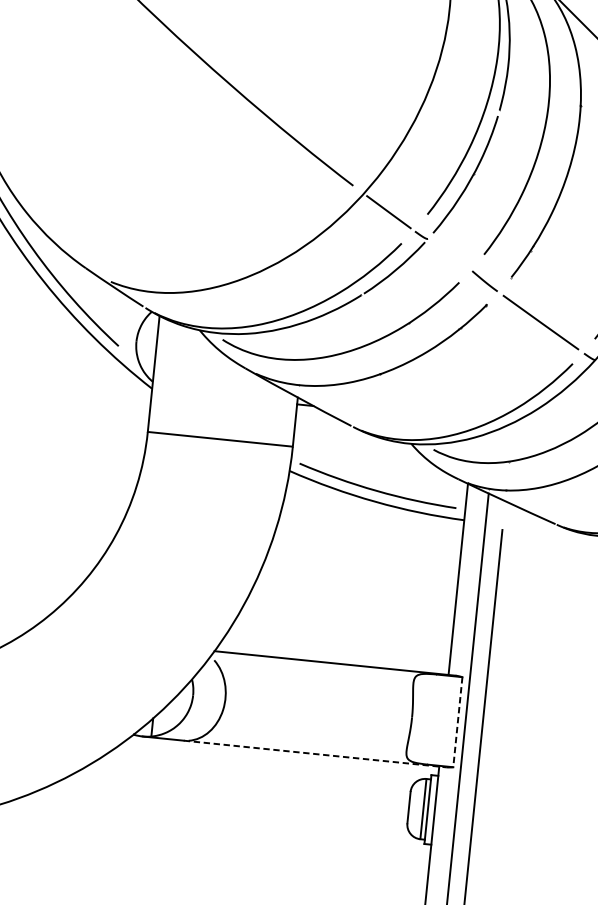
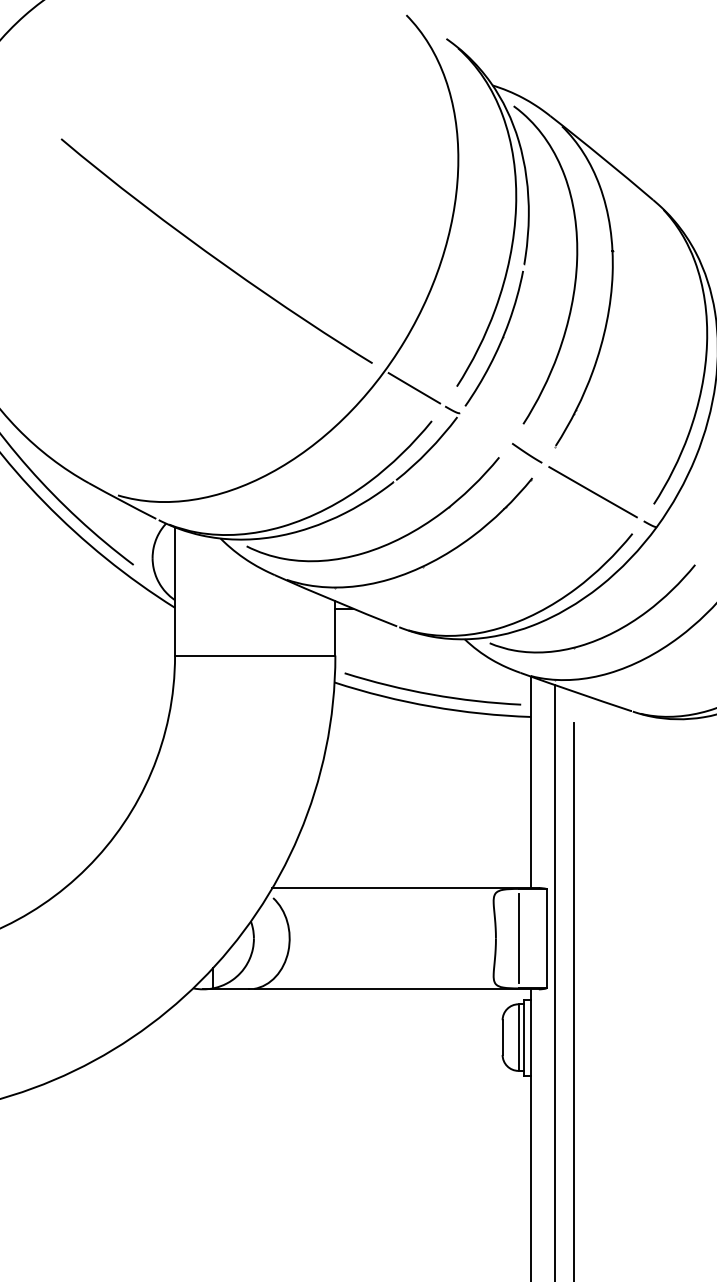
line: (432, 719) -> (518, 938), added
line: (457, 722) -> (546, 938), dashed -> solid
line: (315, 754) -> (394, 989), dashed -> solid

